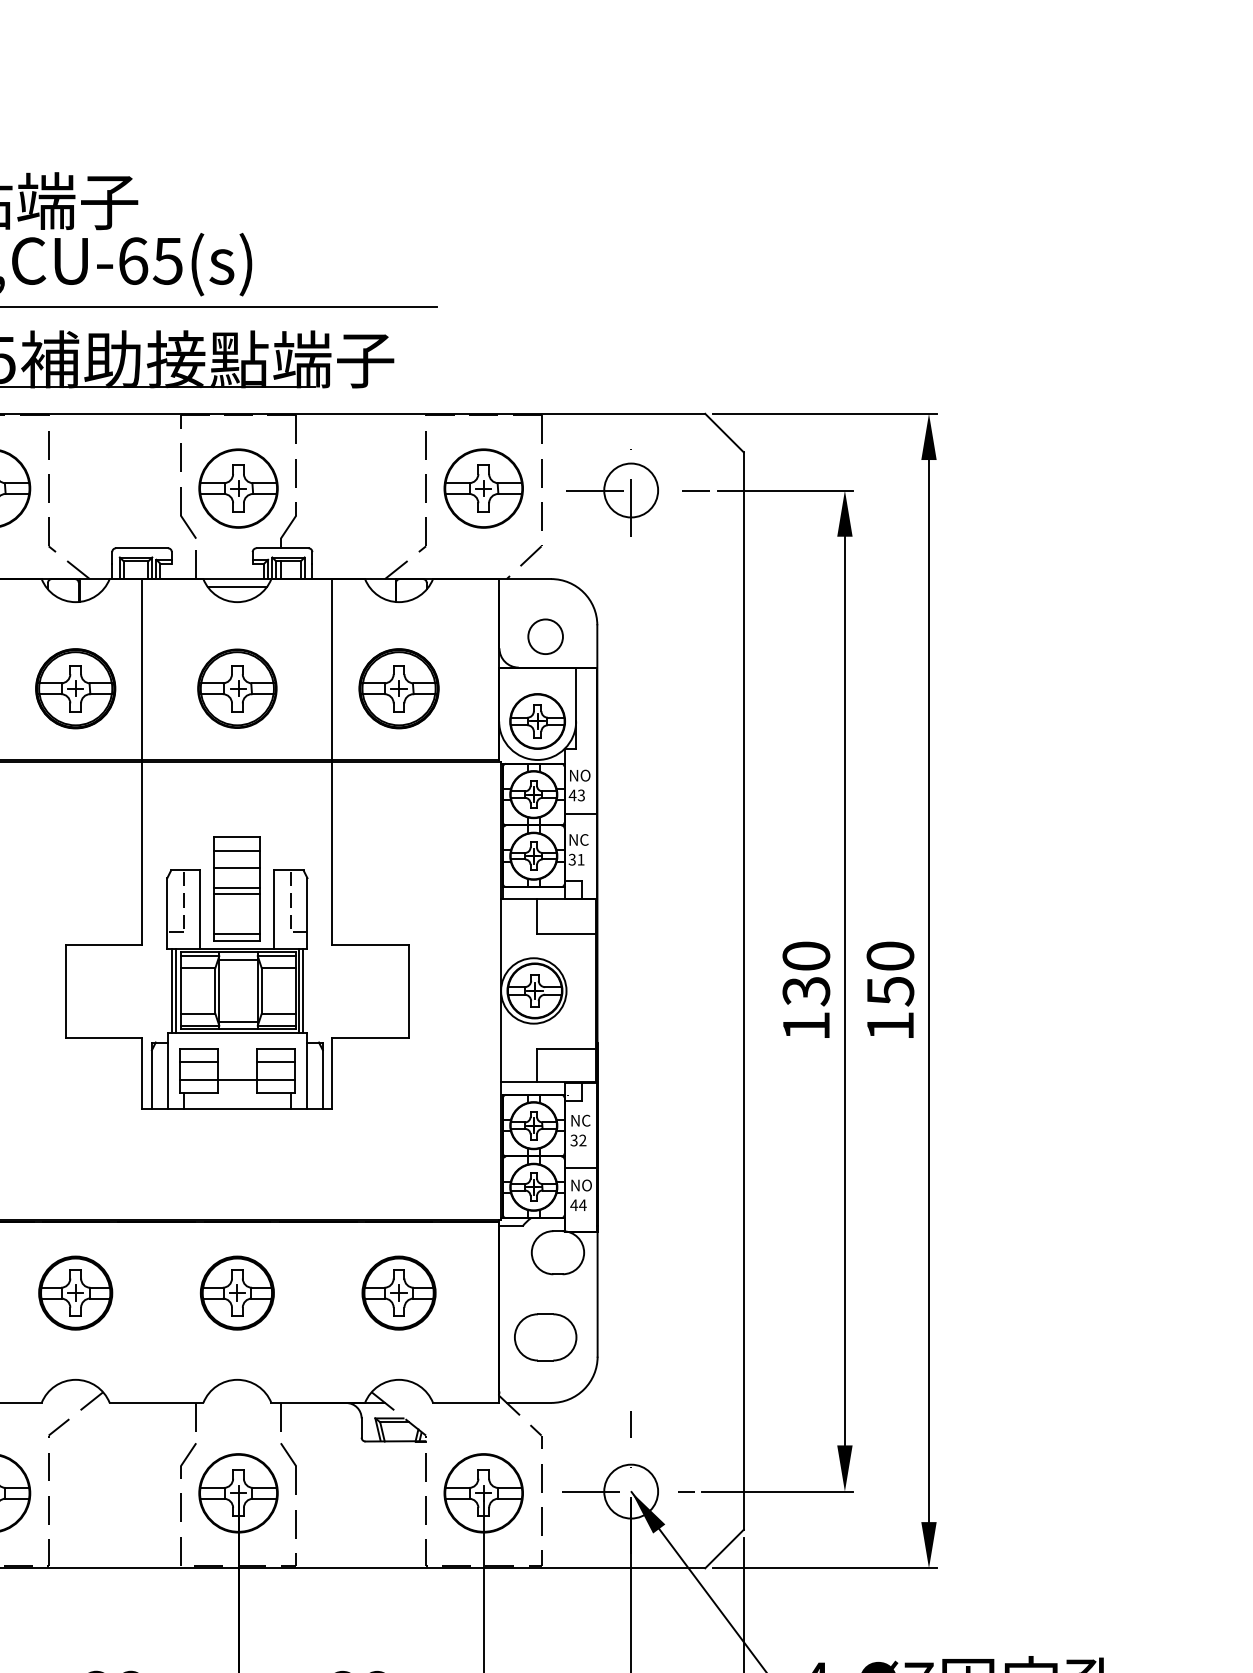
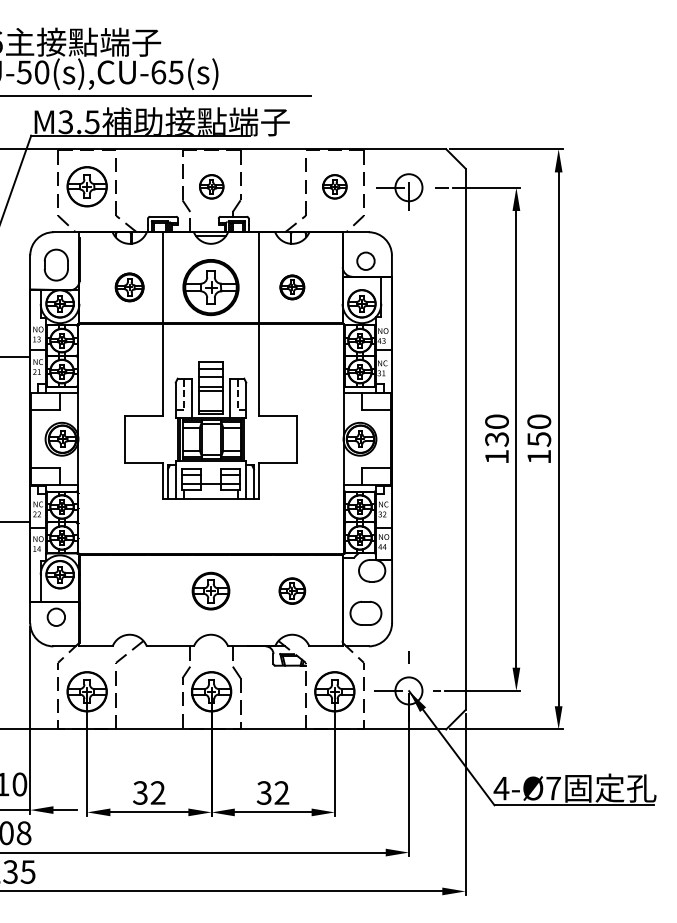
part: (238, 488) -> (211, 186), size x0.6
part: (483, 488) -> (334, 186), size x0.6
part: (236, 686) -> (210, 286), size x1.4
part: (75, 688) -> (129, 287), size x0.7
part: (399, 688) -> (292, 287), size x0.6
part: (75, 1291) -> (129, 590), removed
part: (399, 1291) -> (292, 590), size x0.7

